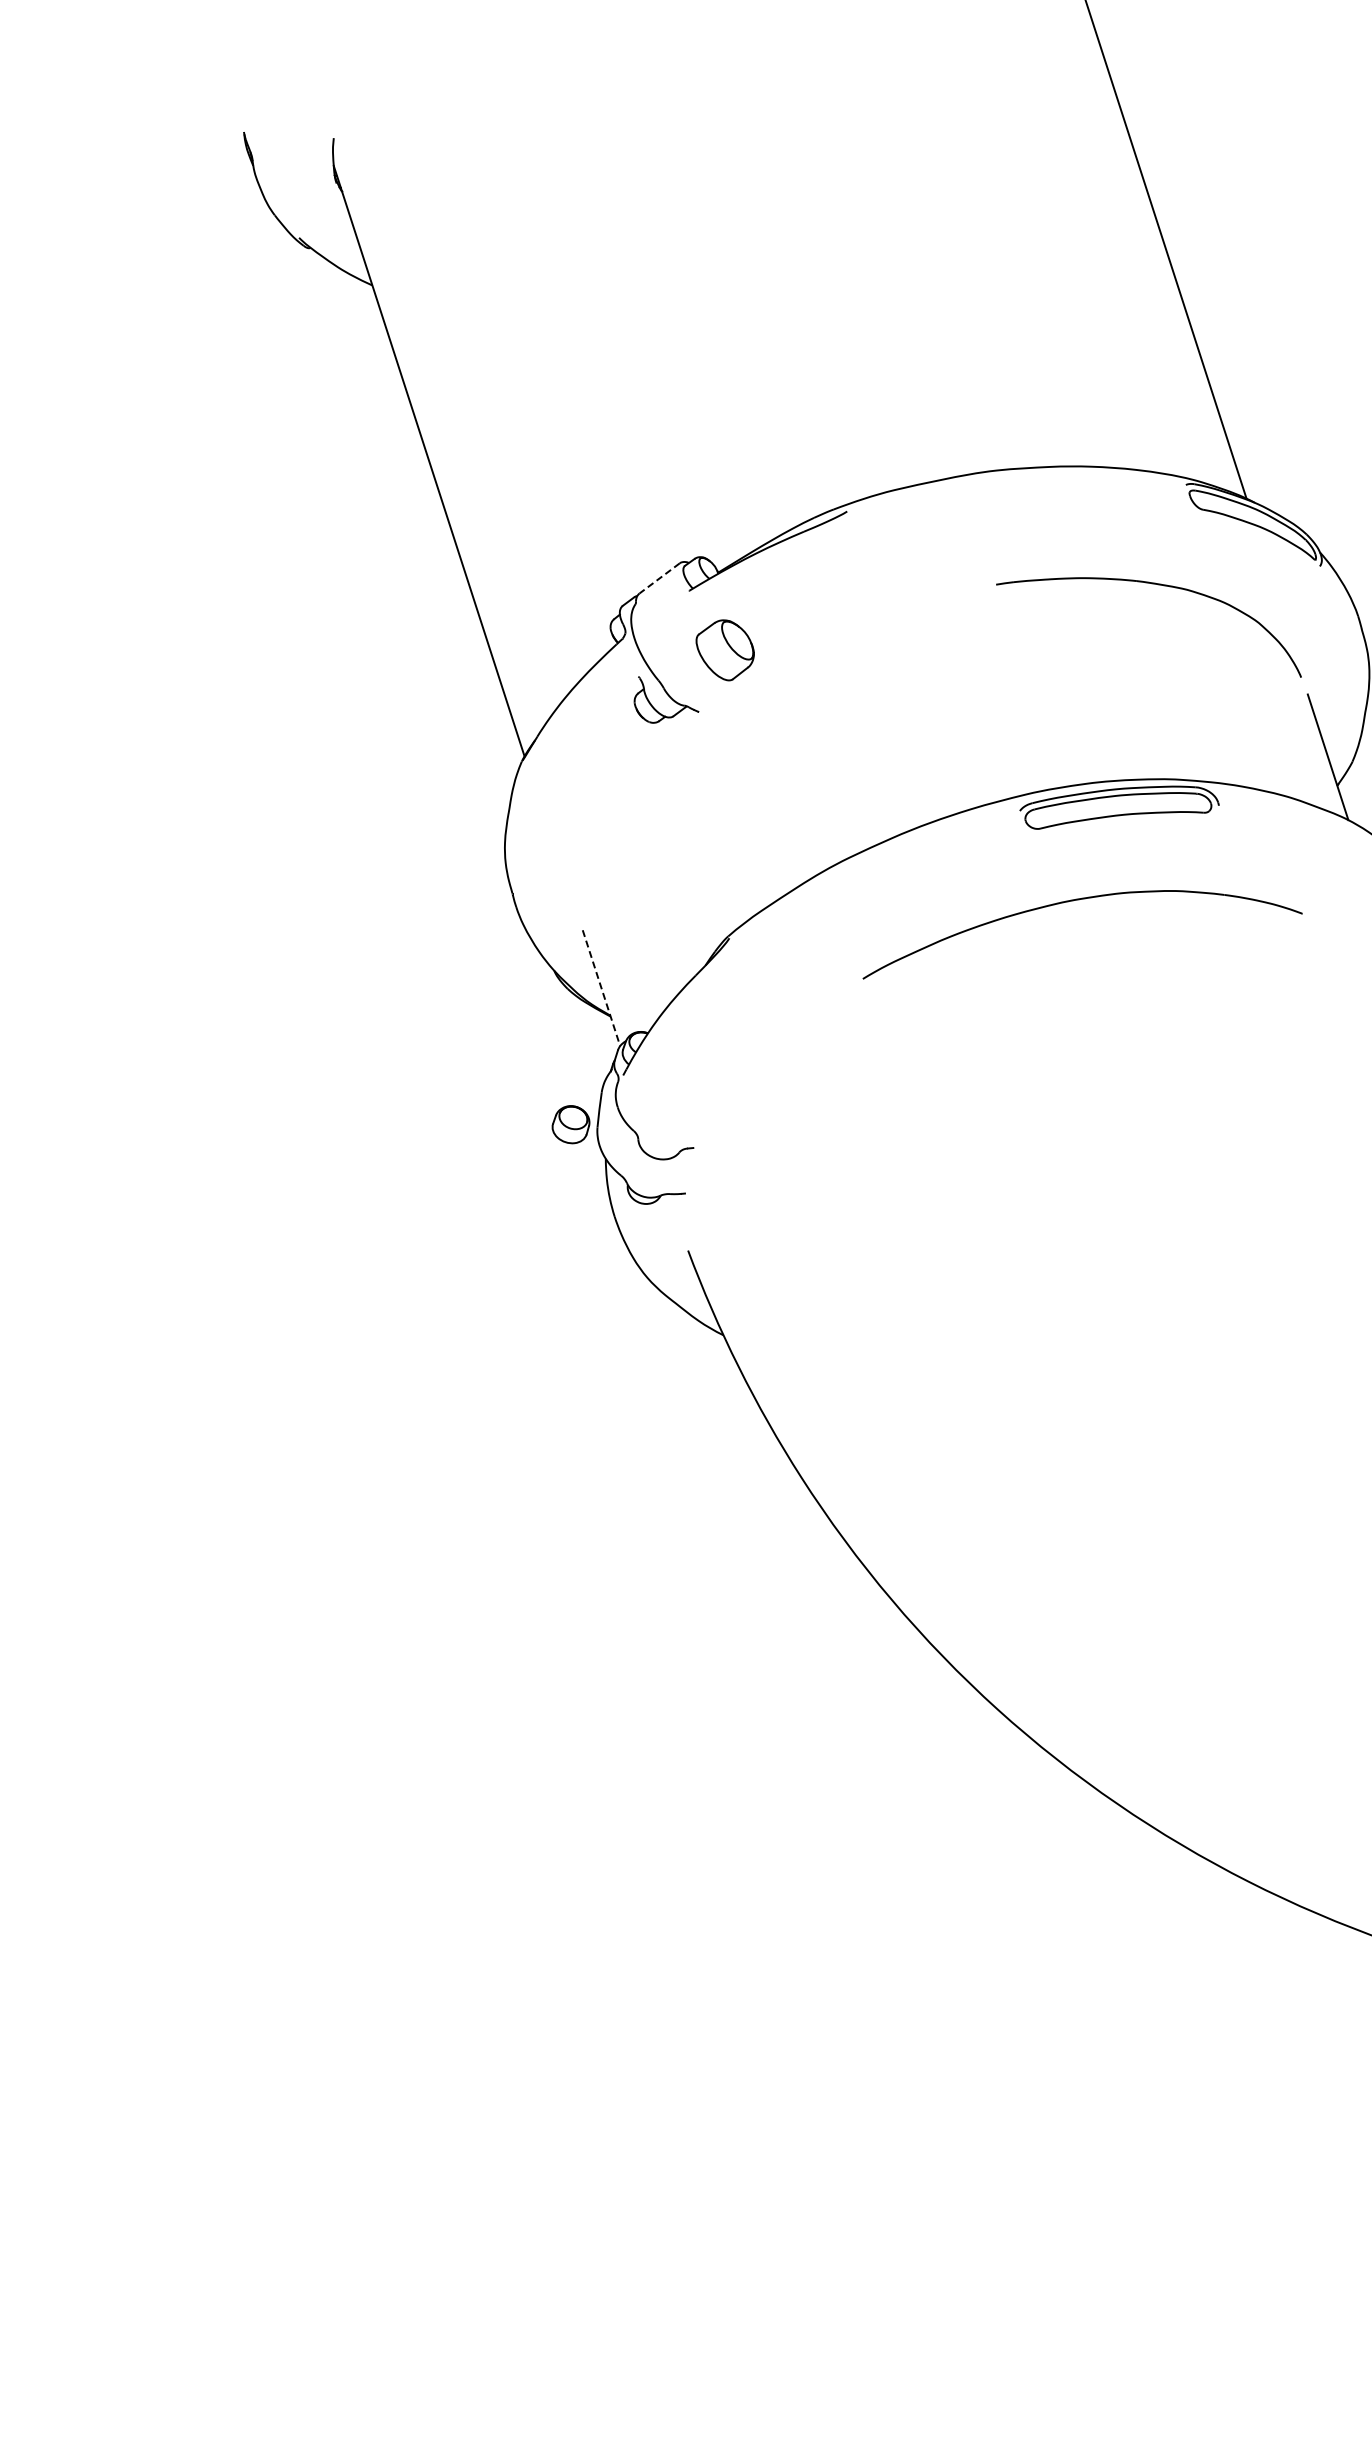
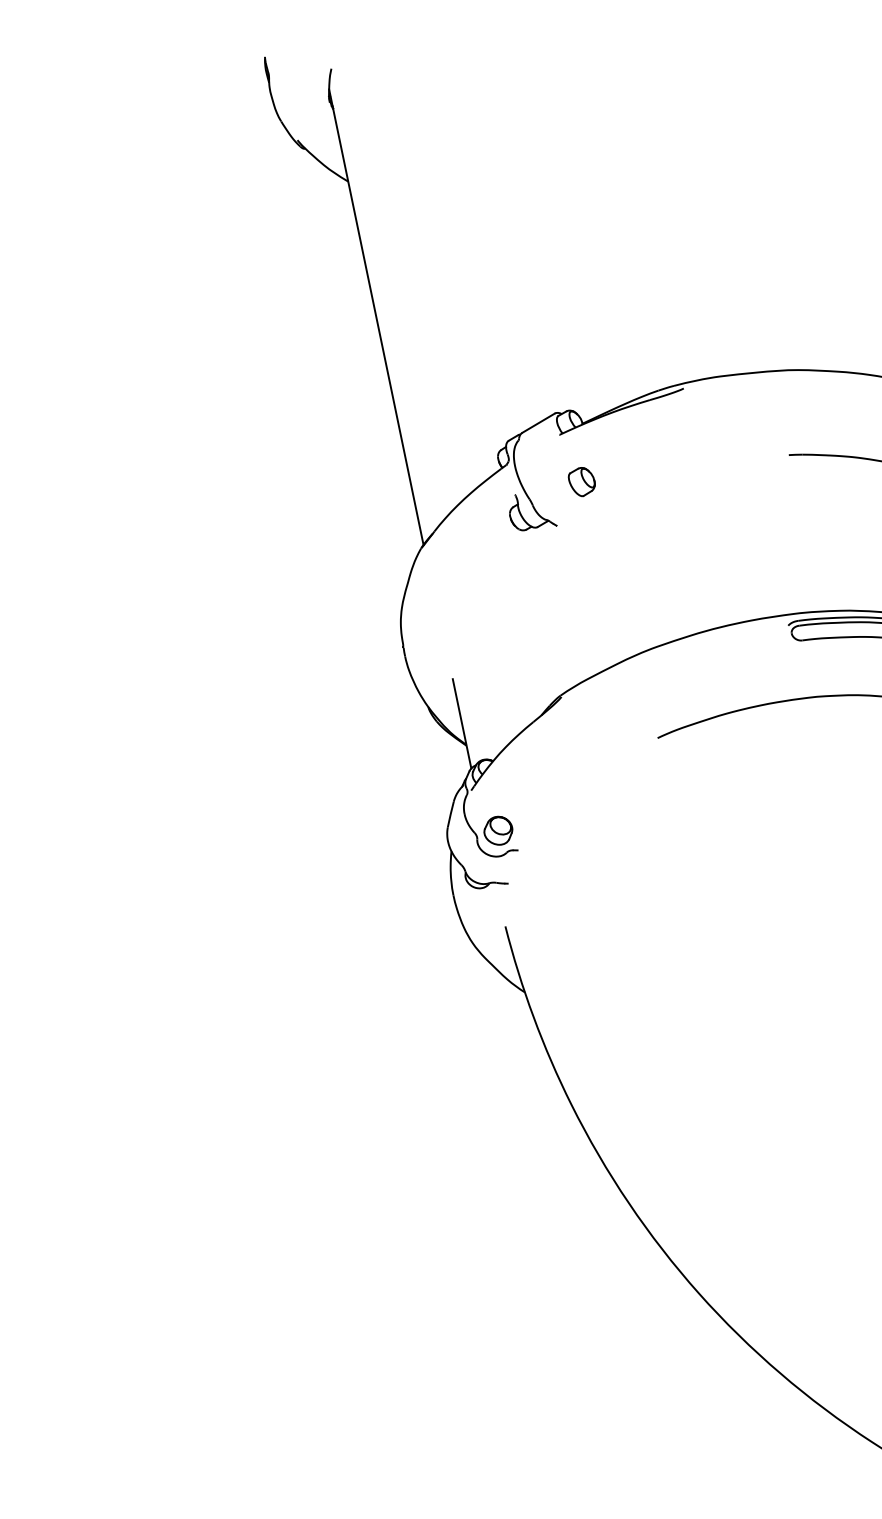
line: (659, 578) -> (538, 423), dashed -> solid
part: (725, 649) -> (581, 481), size x0.62
line: (601, 988) -> (462, 724), dashed -> solid
part: (570, 1124) -> (498, 830), moved

